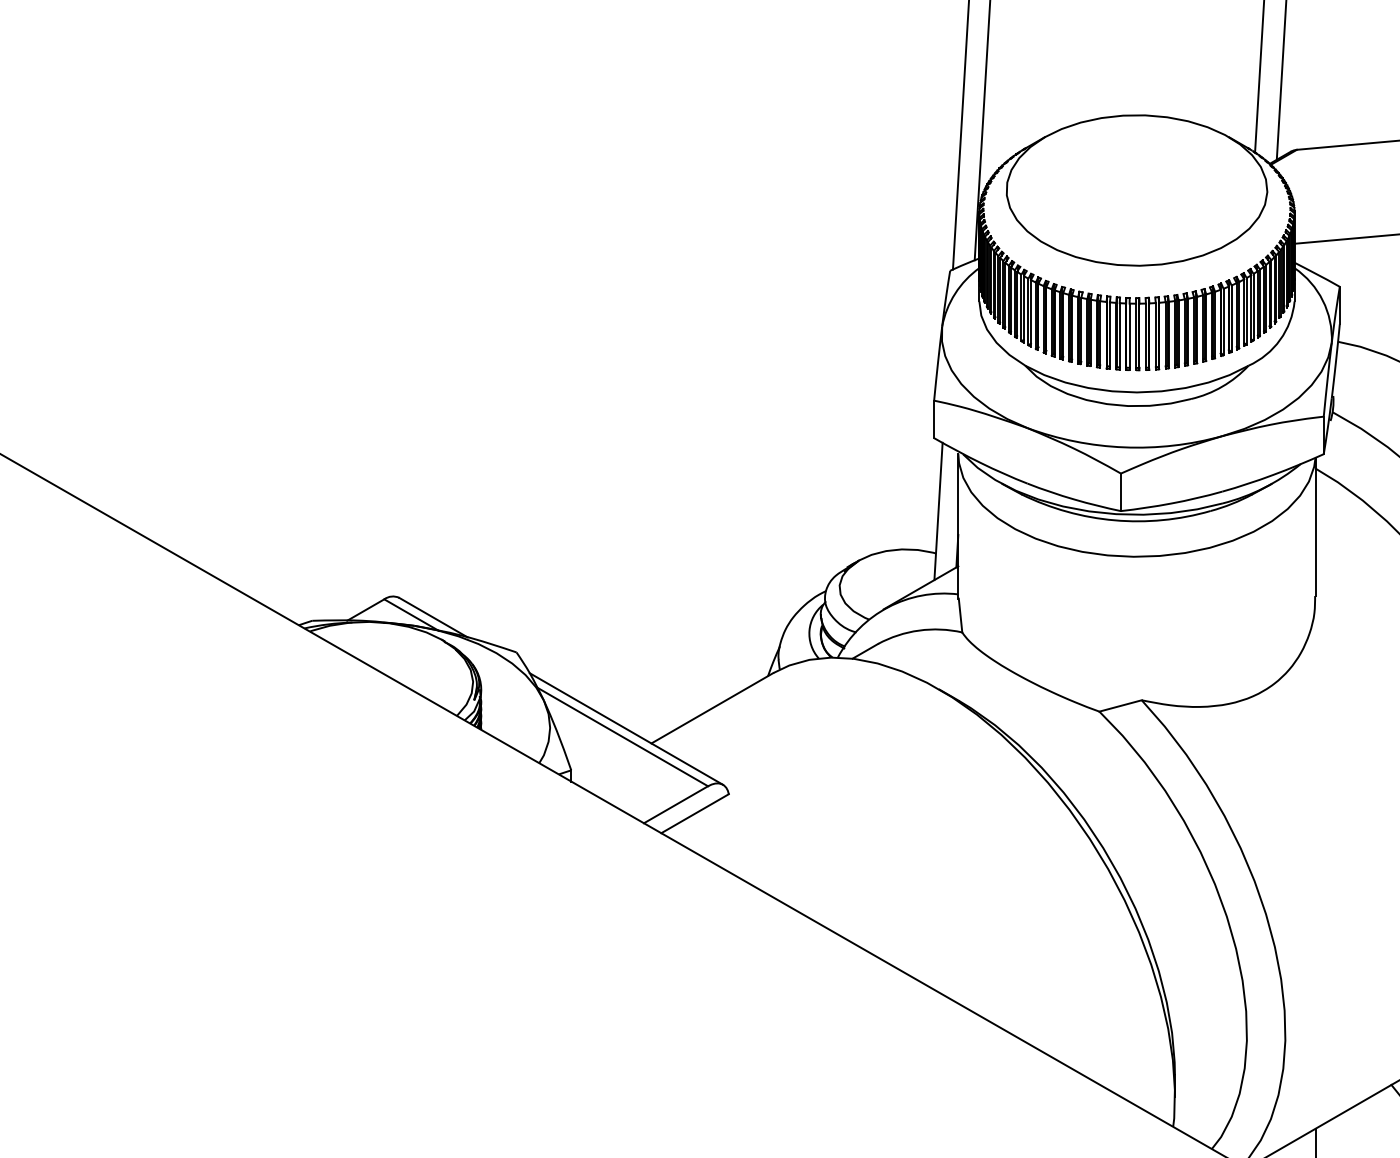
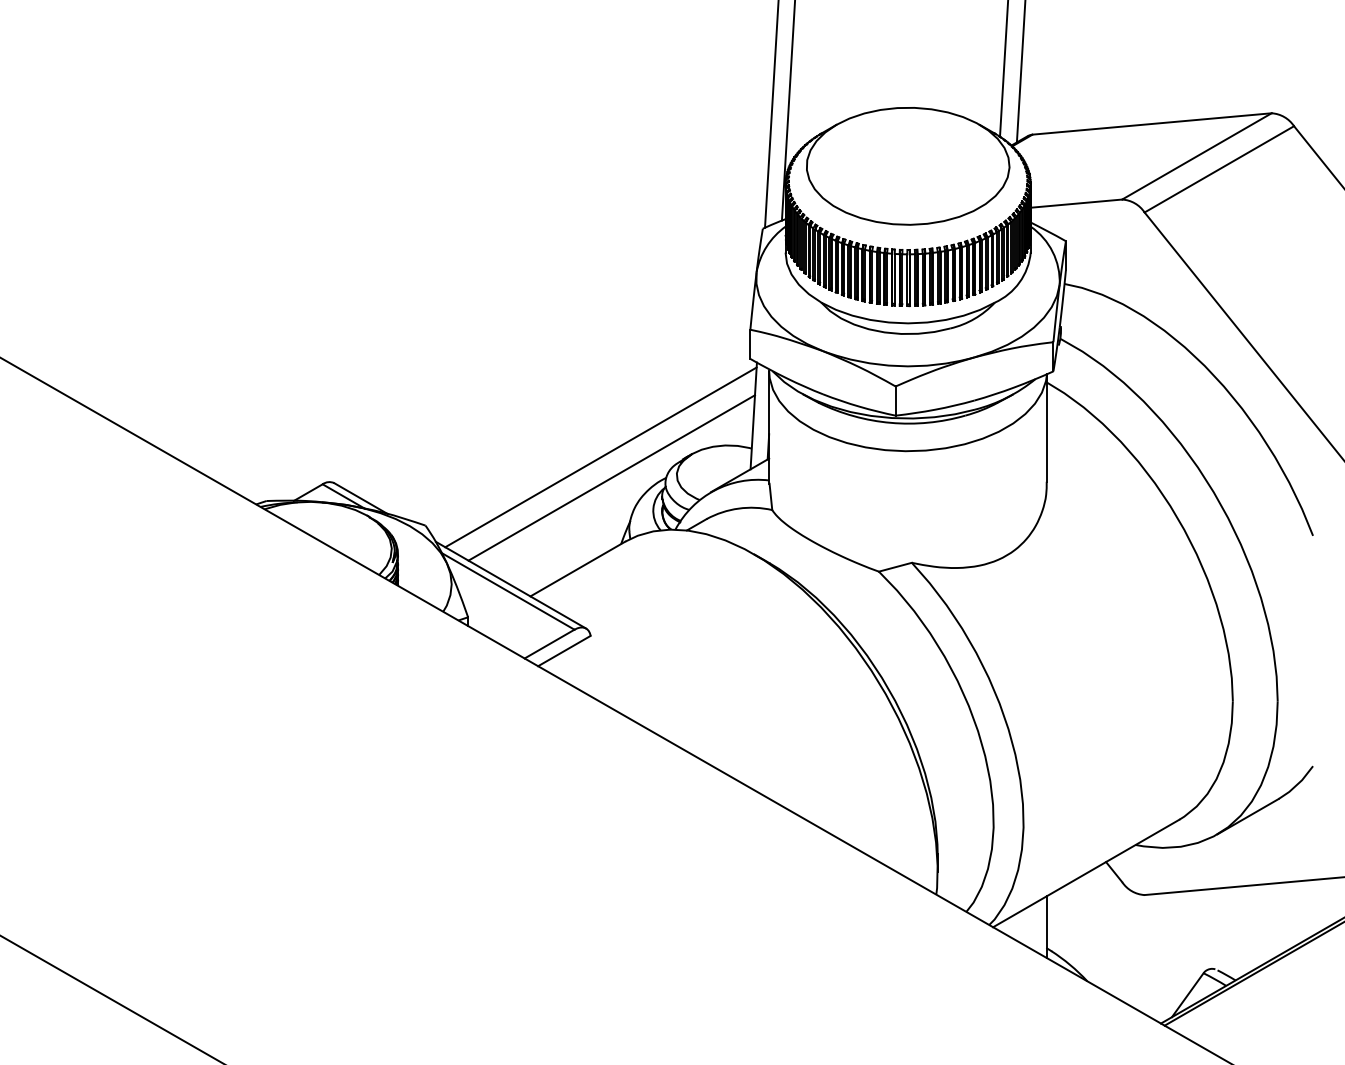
line: (741, 564) -> (600, 457), added
line: (755, 590) -> (611, 477), added

